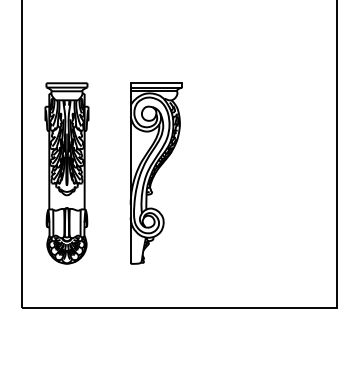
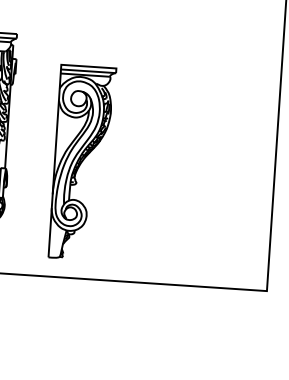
part: (155, 173) -> (81, 162), moved

